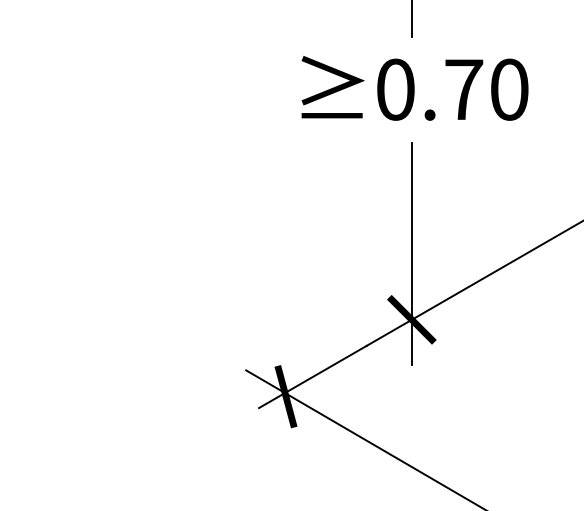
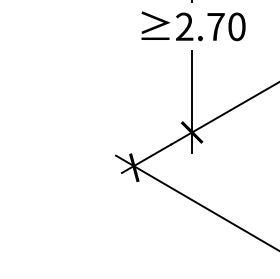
text: (395, 88) -> (184, 26), 0.70 -> 2.70

